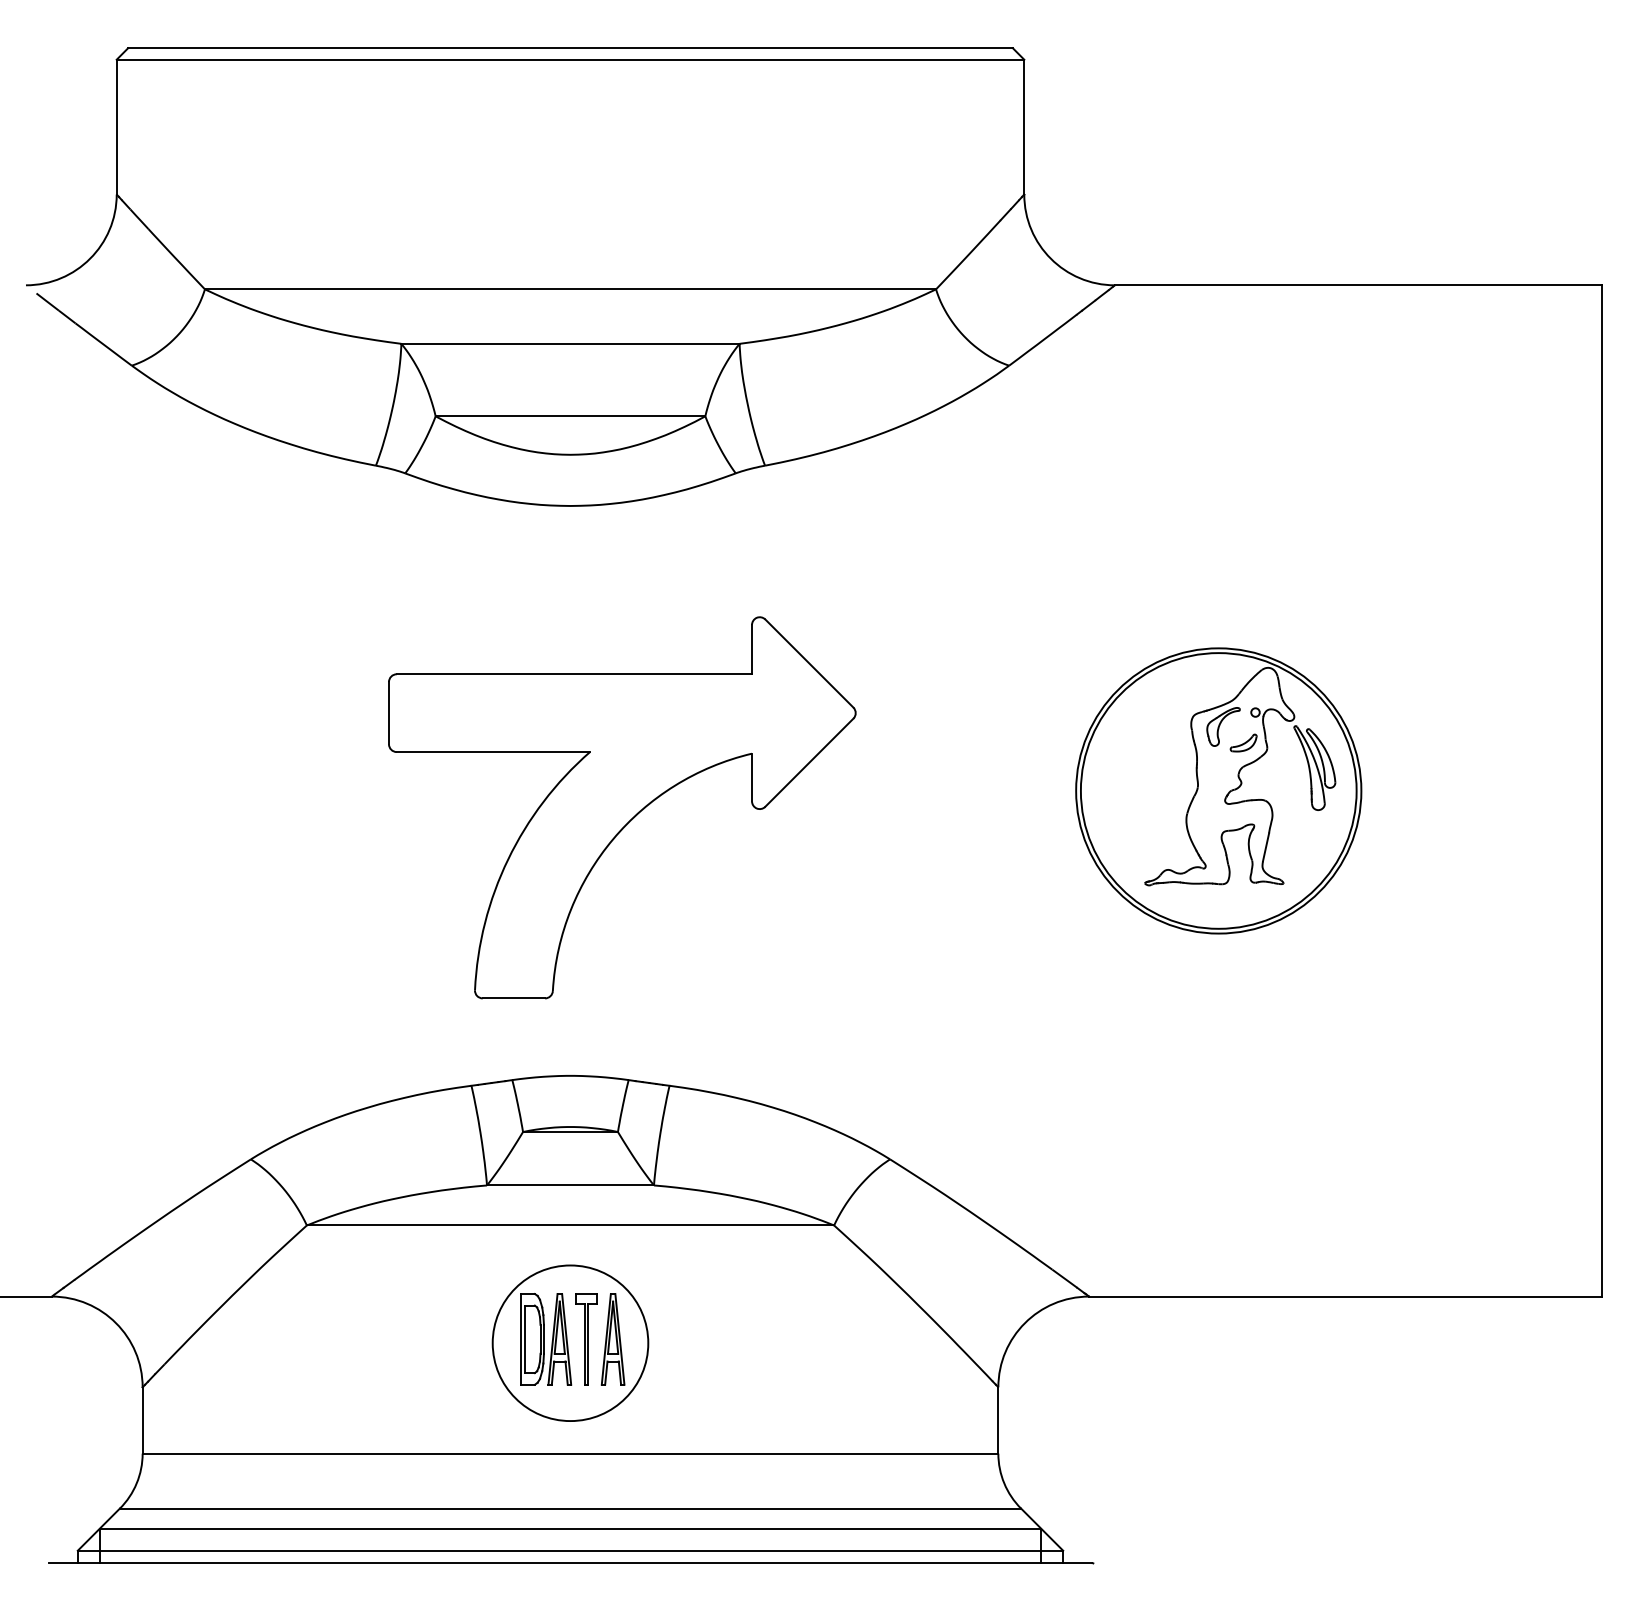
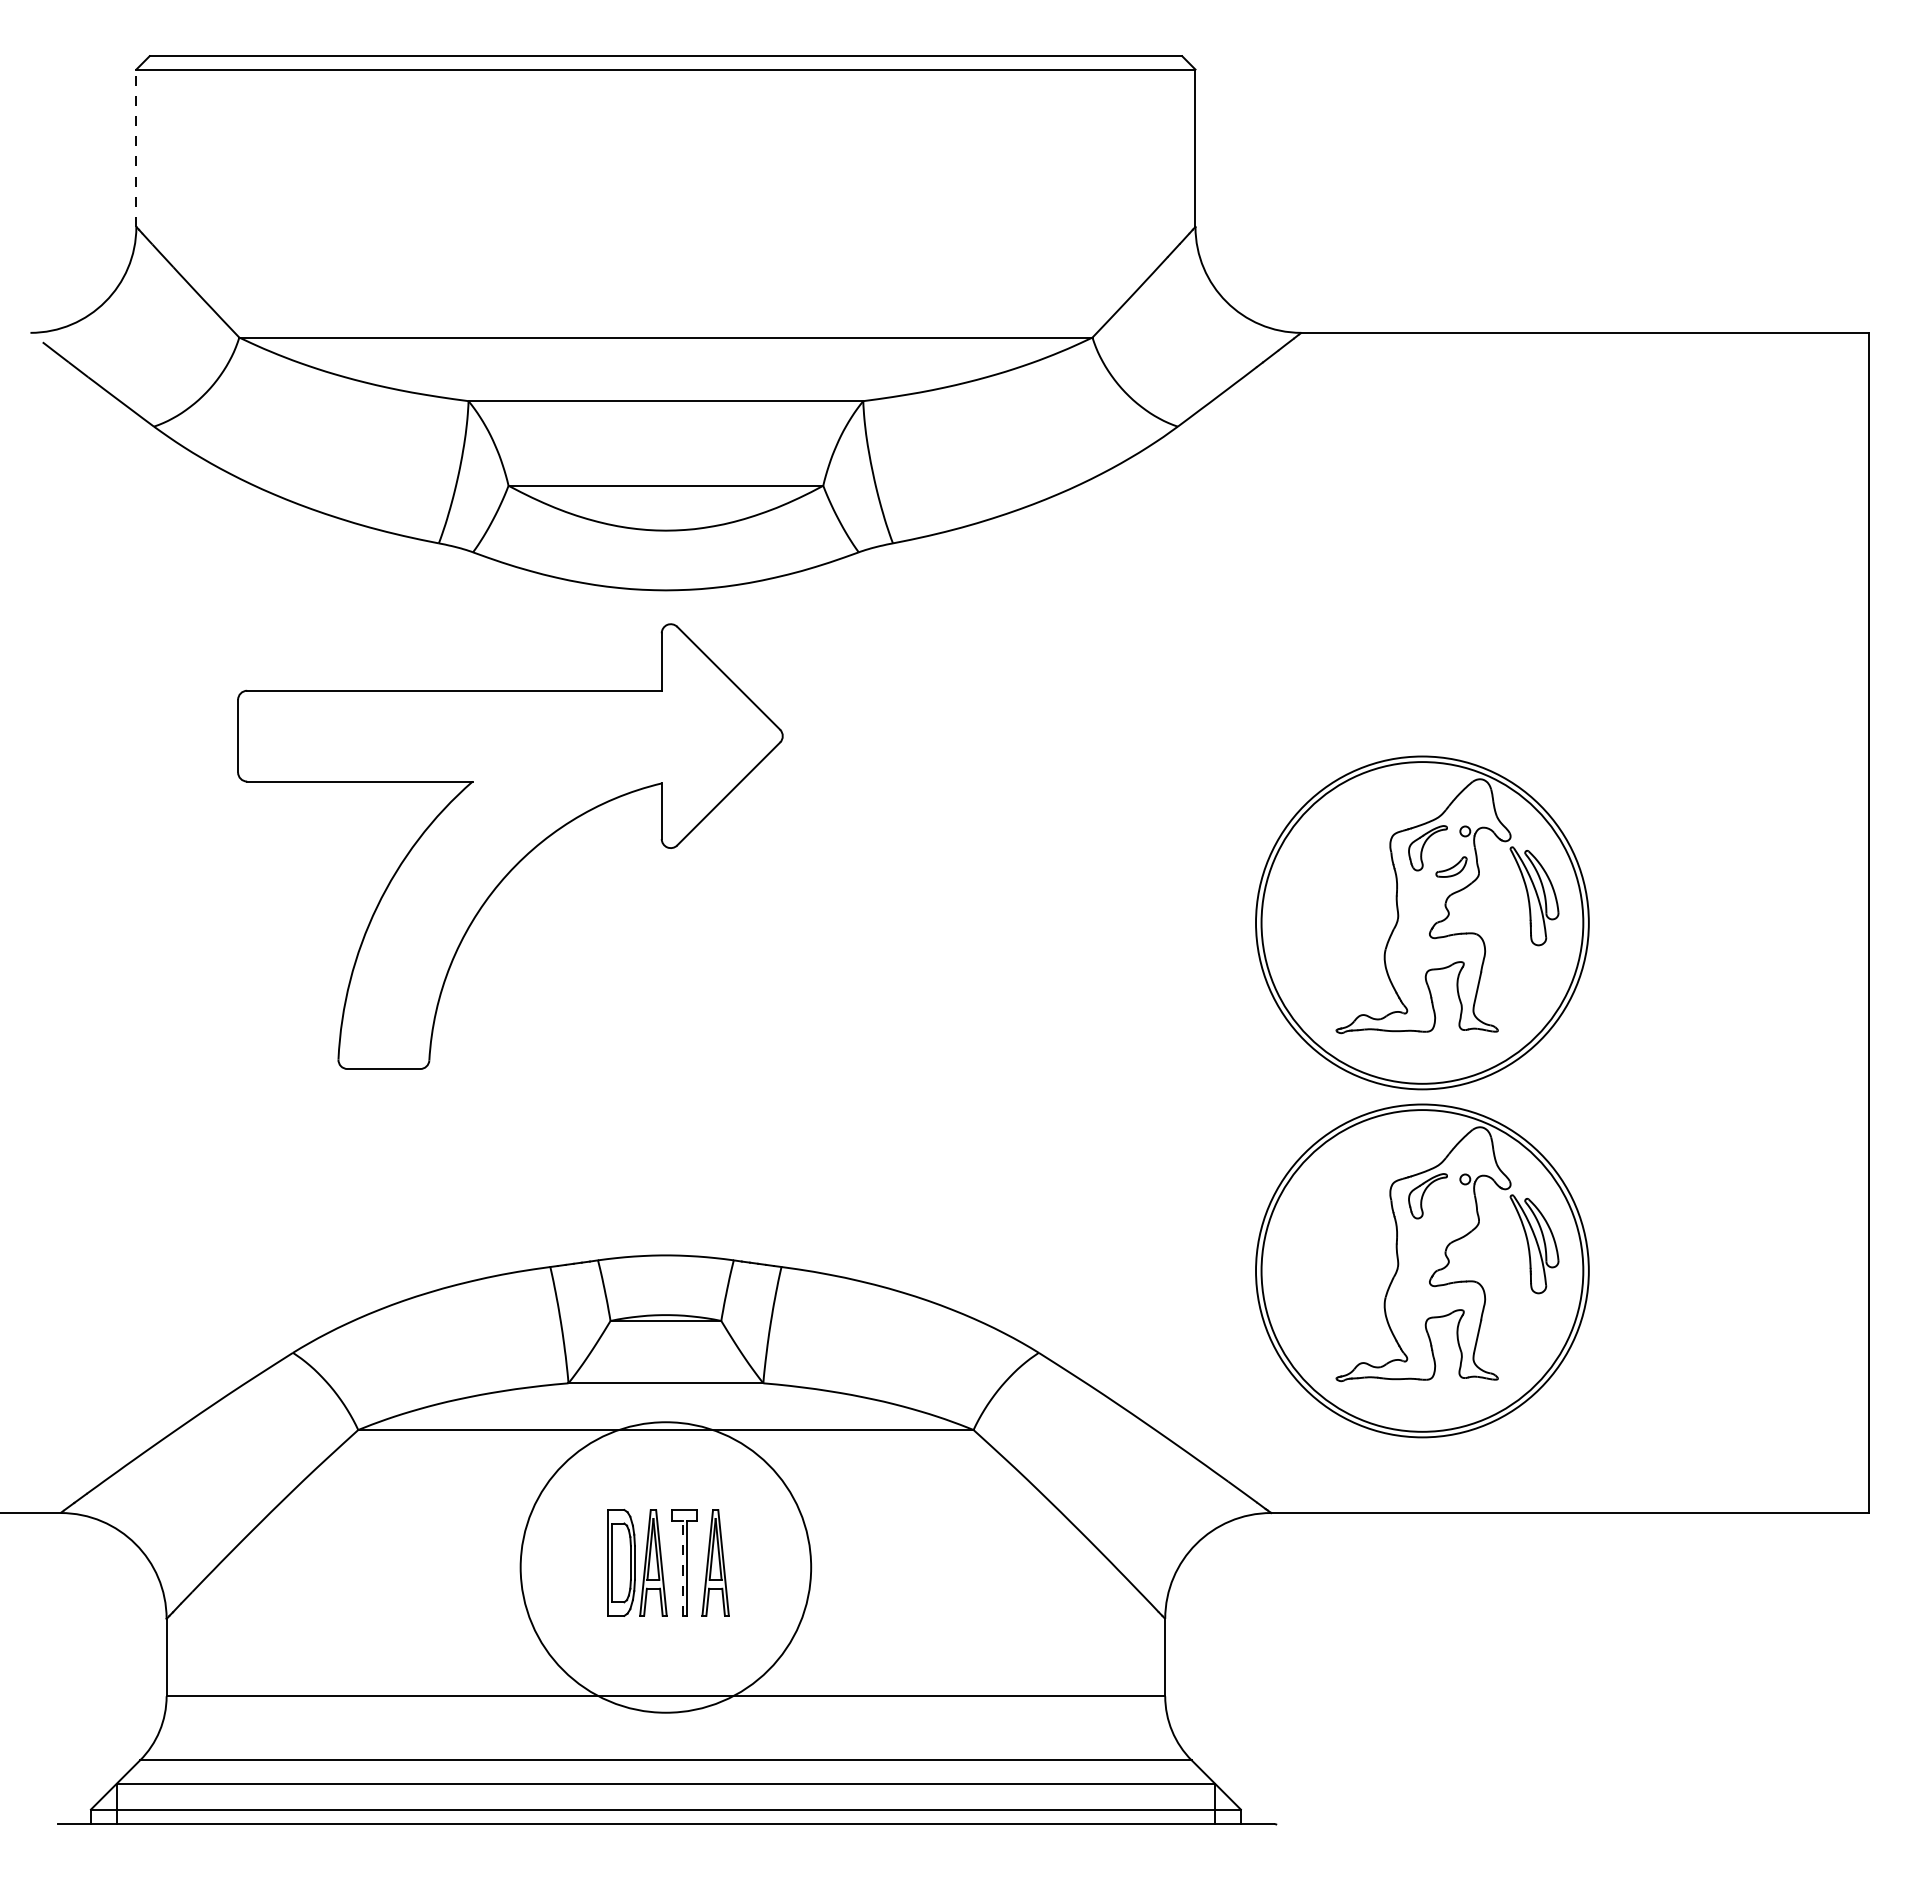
line: (116, 127) -> (136, 148), solid -> dashed
part: (622, 807) -> (510, 846), moved
part: (1218, 1088) -> (1422, 1270), added
circle: (570, 1343) -> (665, 1567), size x1.6
line: (584, 1344) -> (682, 1568), solid -> dashed

